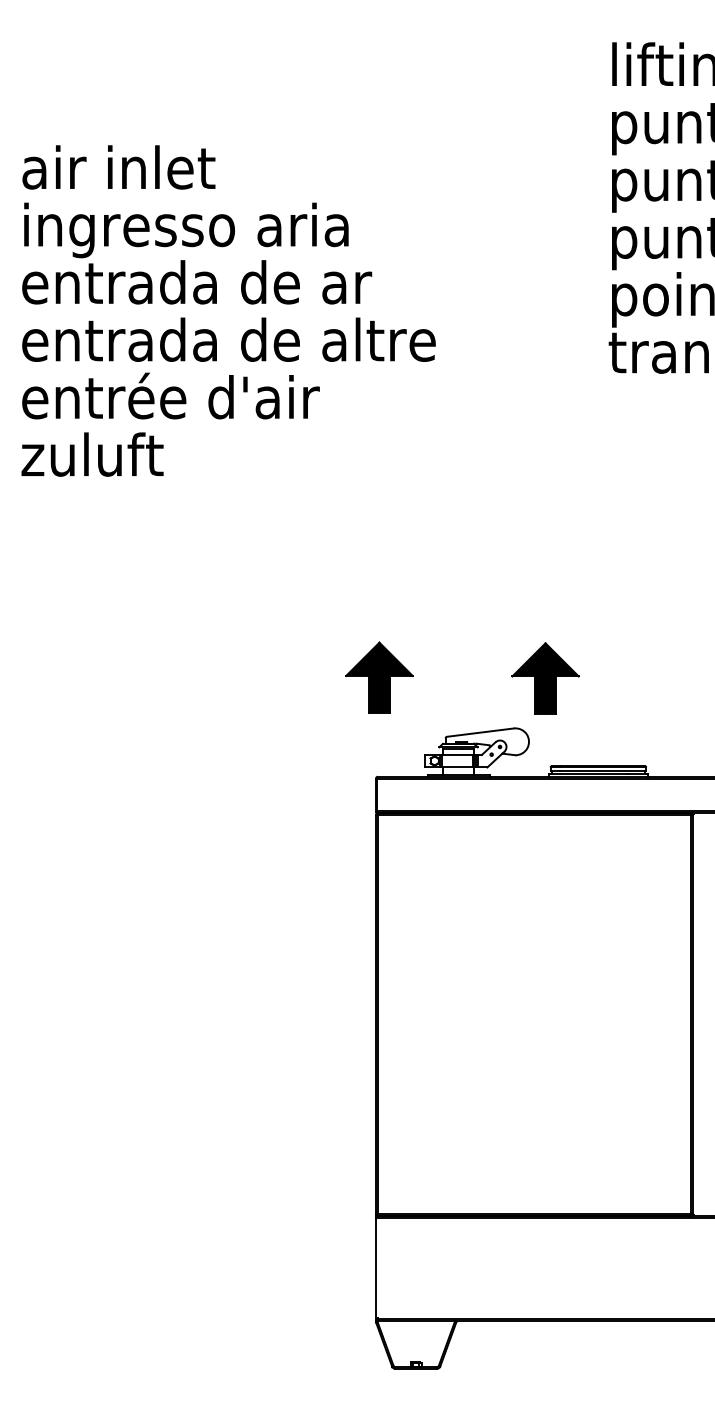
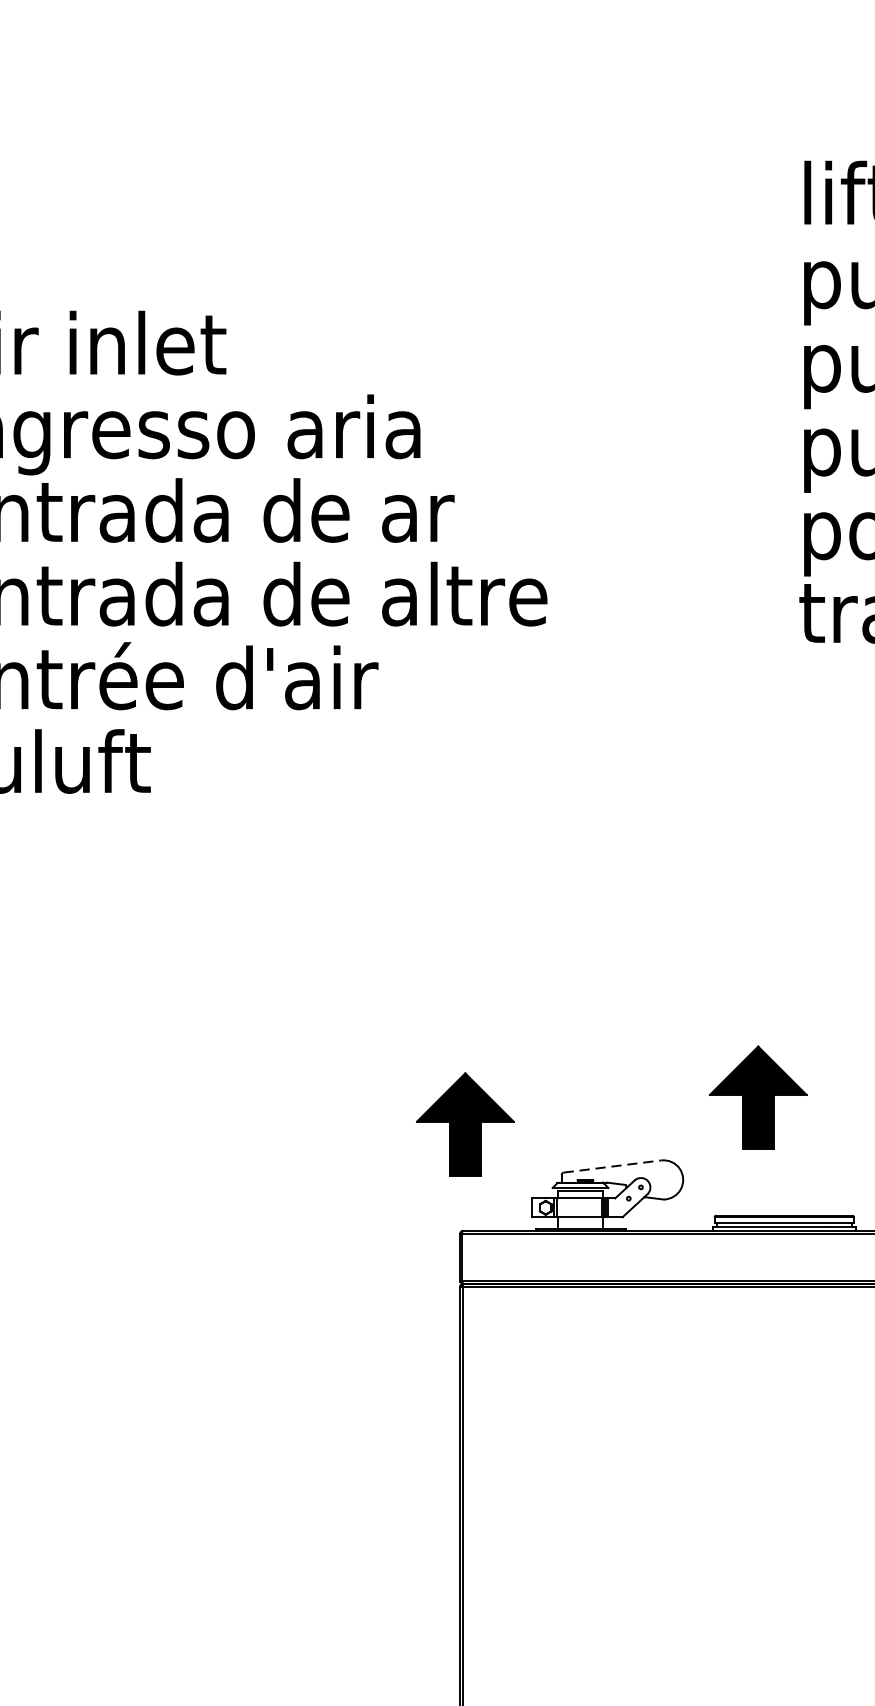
part: (379, 677) -> (465, 1124), moved
part: (545, 678) -> (758, 1097), moved
line: (480, 732) -> (612, 1166), solid -> dashed

